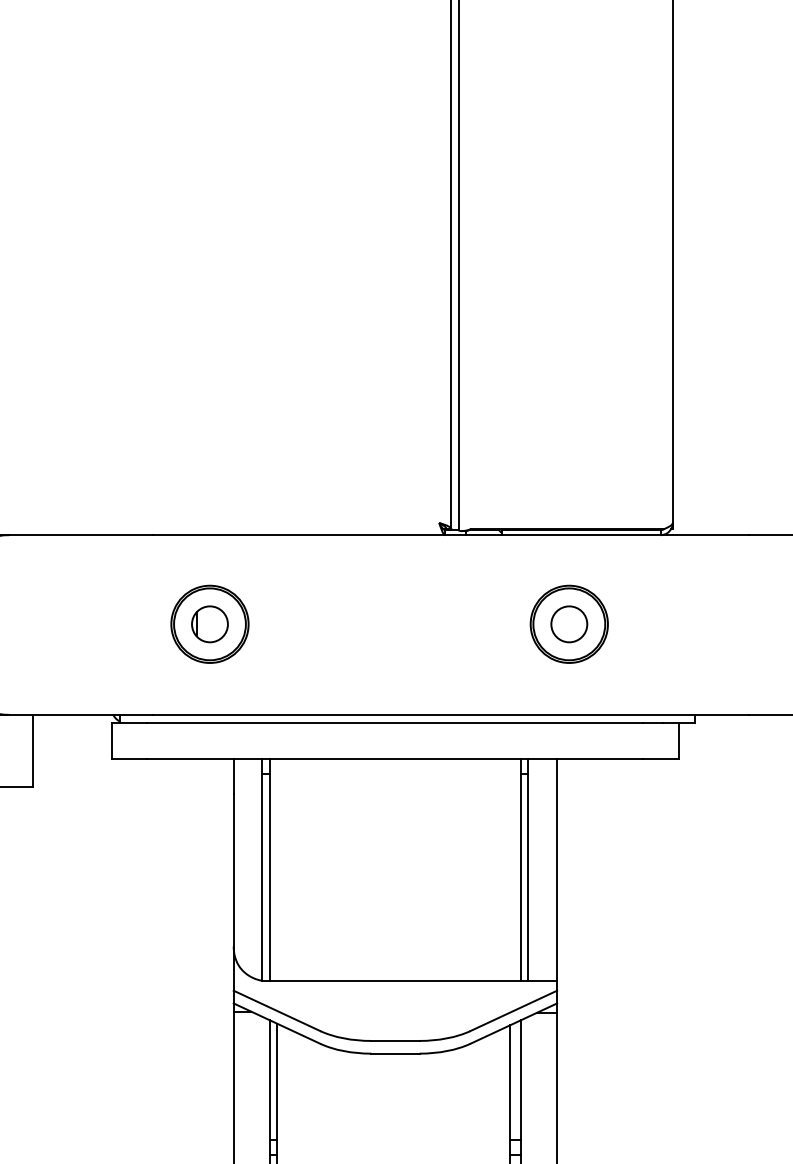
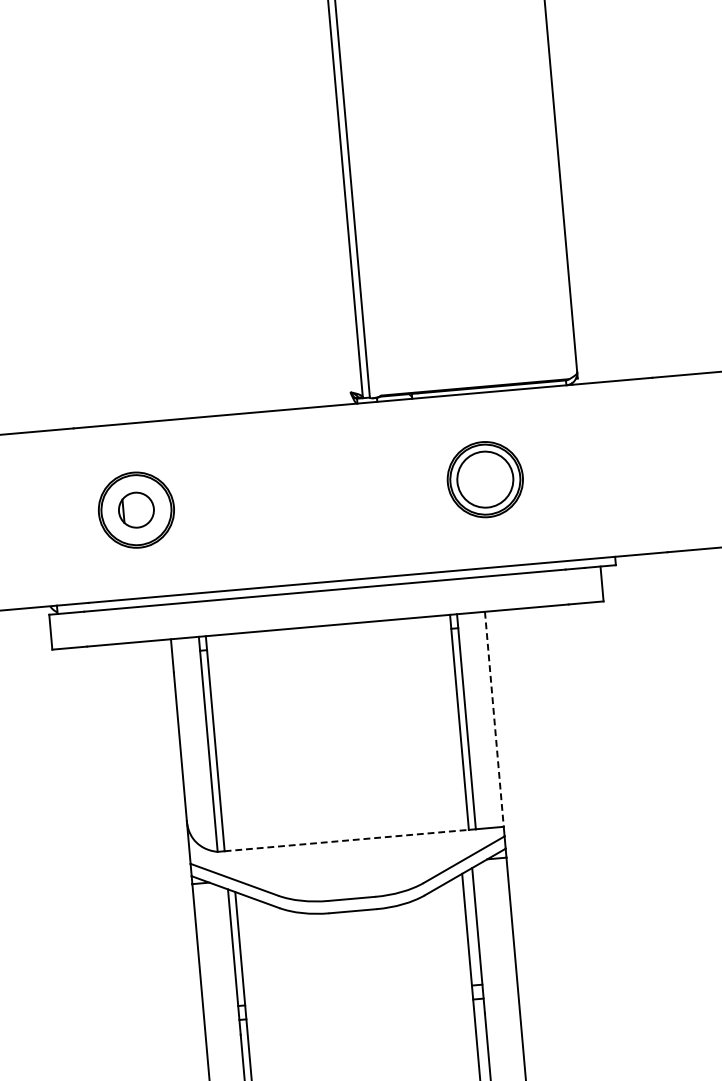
circle: (569, 624) -> (485, 479), size x1.6
line: (557, 870) -> (494, 719), solid -> dashed
line: (395, 980) -> (346, 840), solid -> dashed

